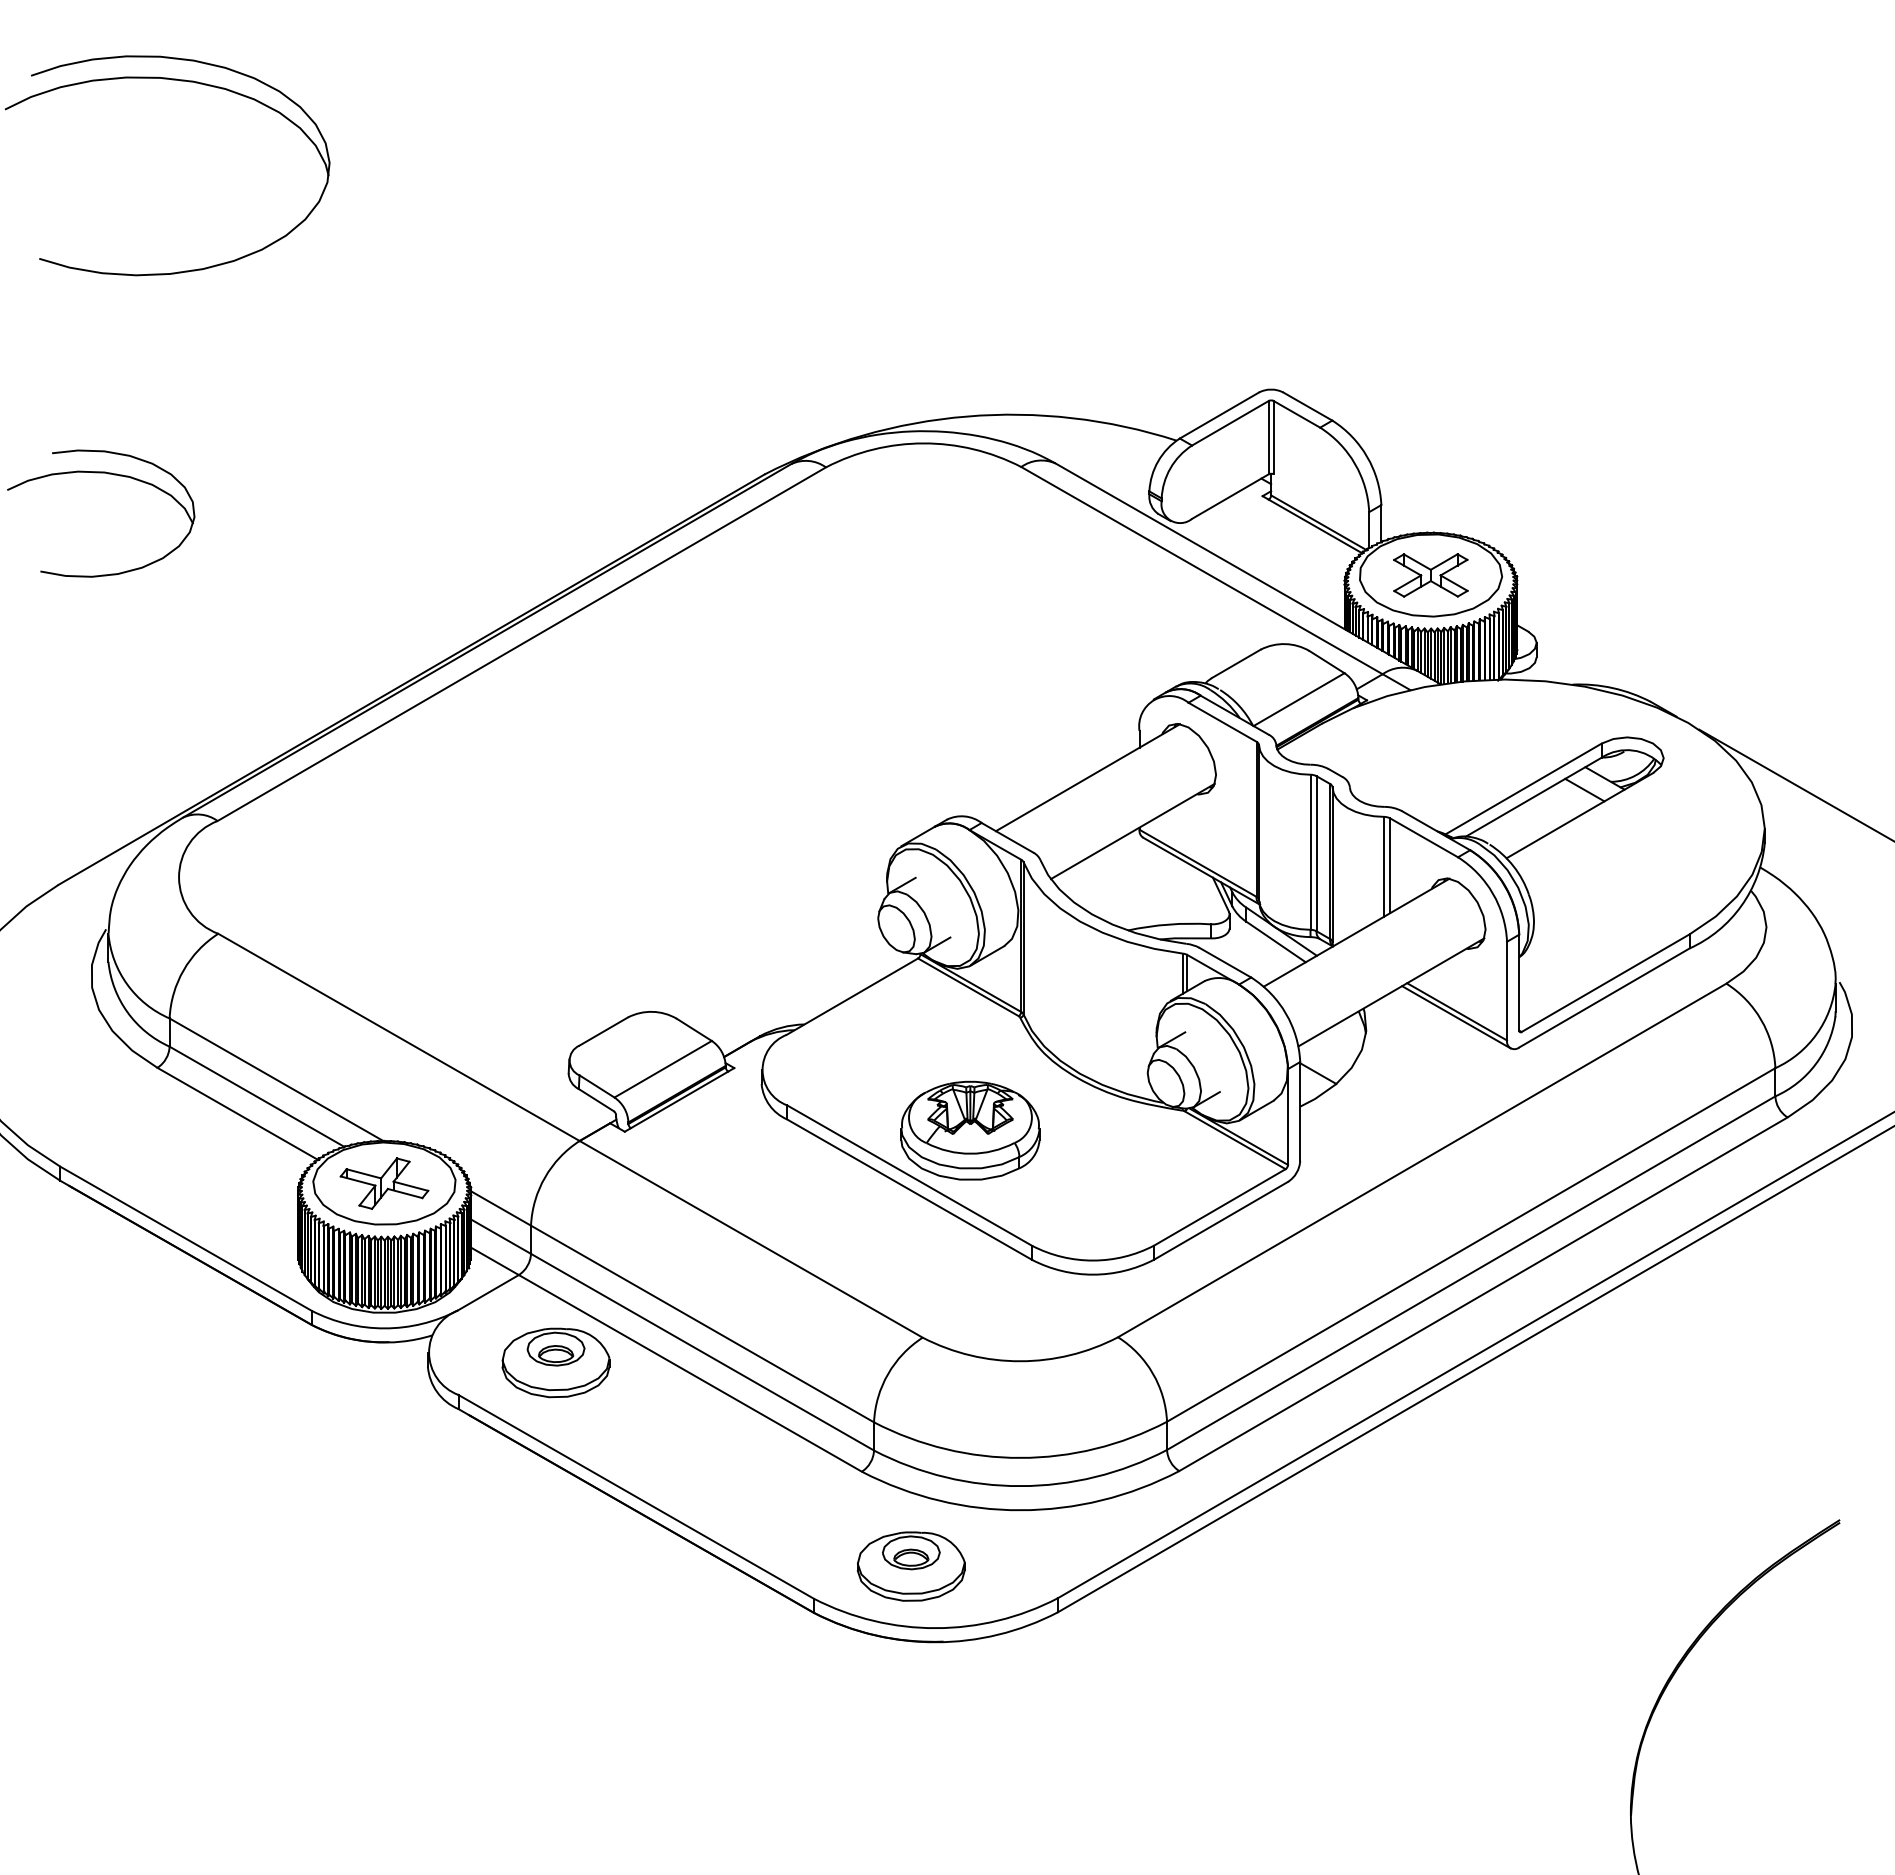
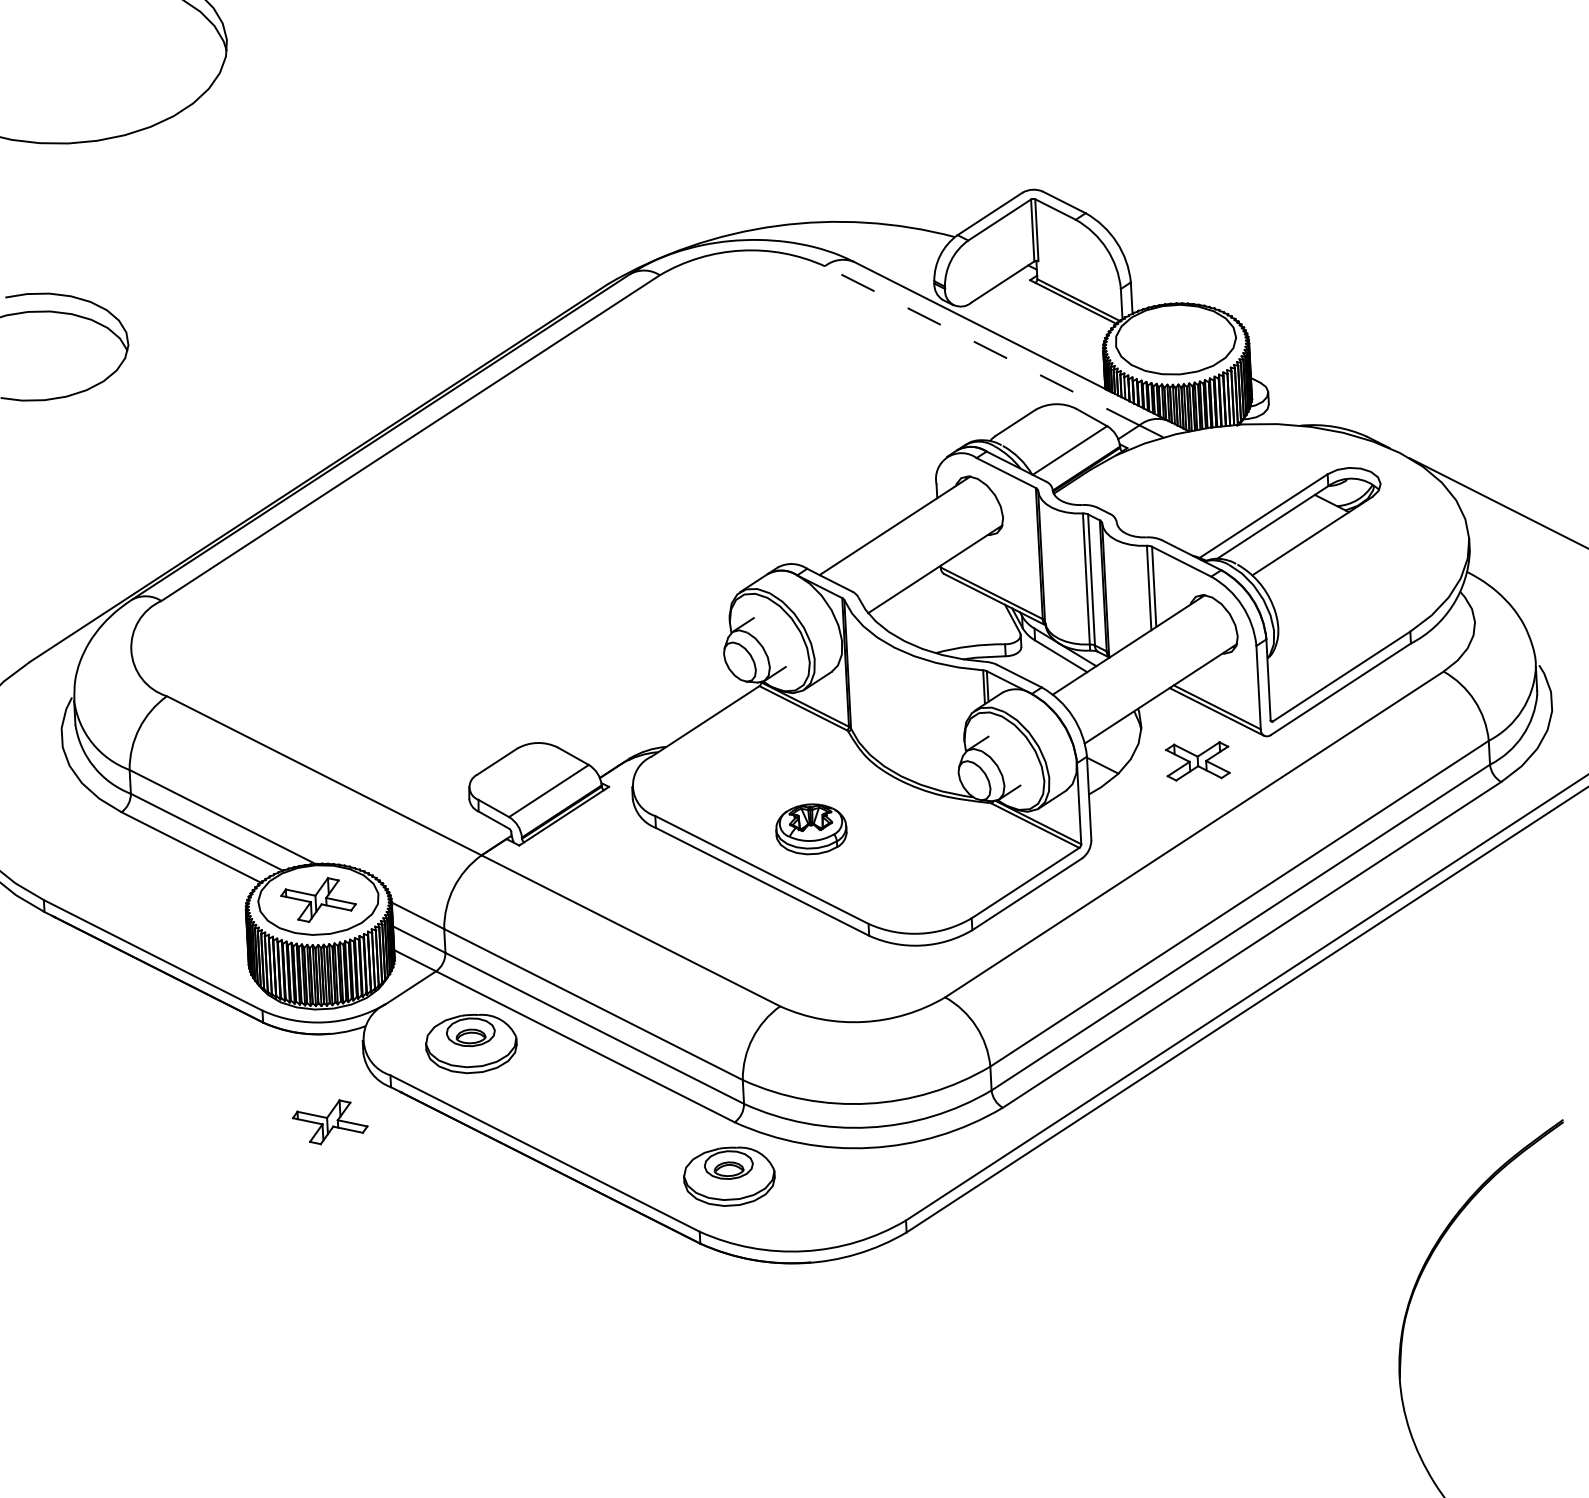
line: (1201, 570) -> (981, 345), solid -> dashed
part: (1430, 575) -> (1197, 761), moved
line: (1584, 789) -> (1315, 513), removed
part: (970, 1130) -> (811, 829), size x0.6
part: (384, 1446) -> (330, 1122), added
part: (911, 1566) -> (729, 1176), moved

